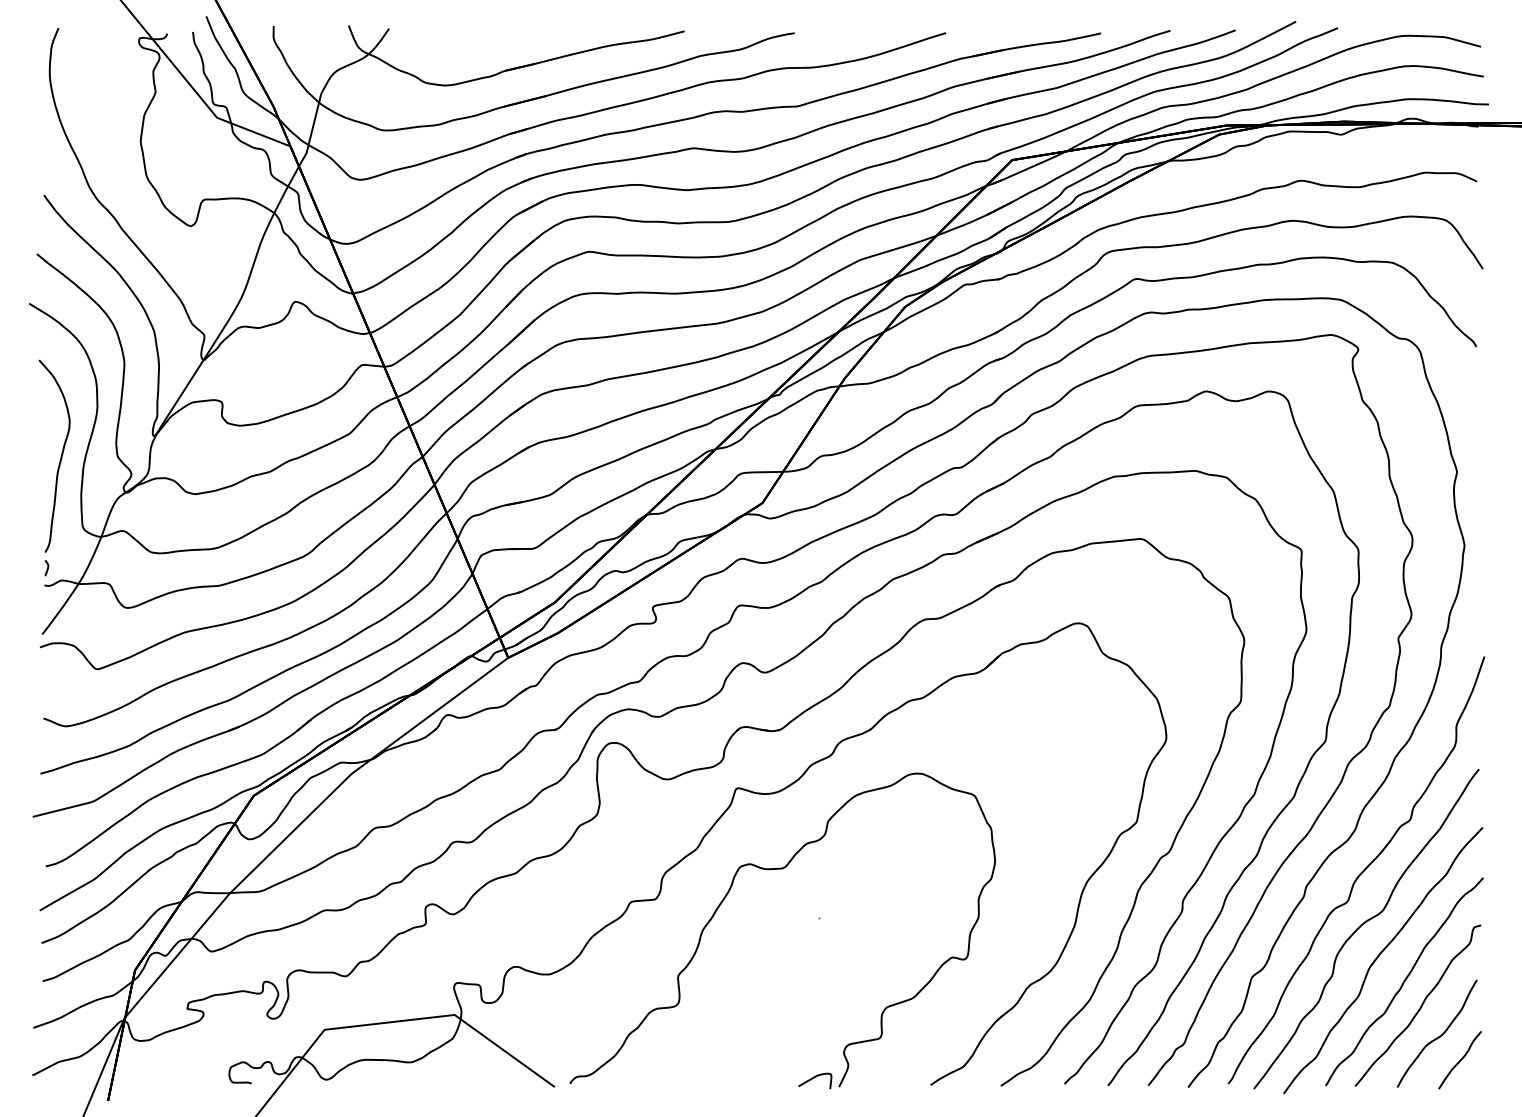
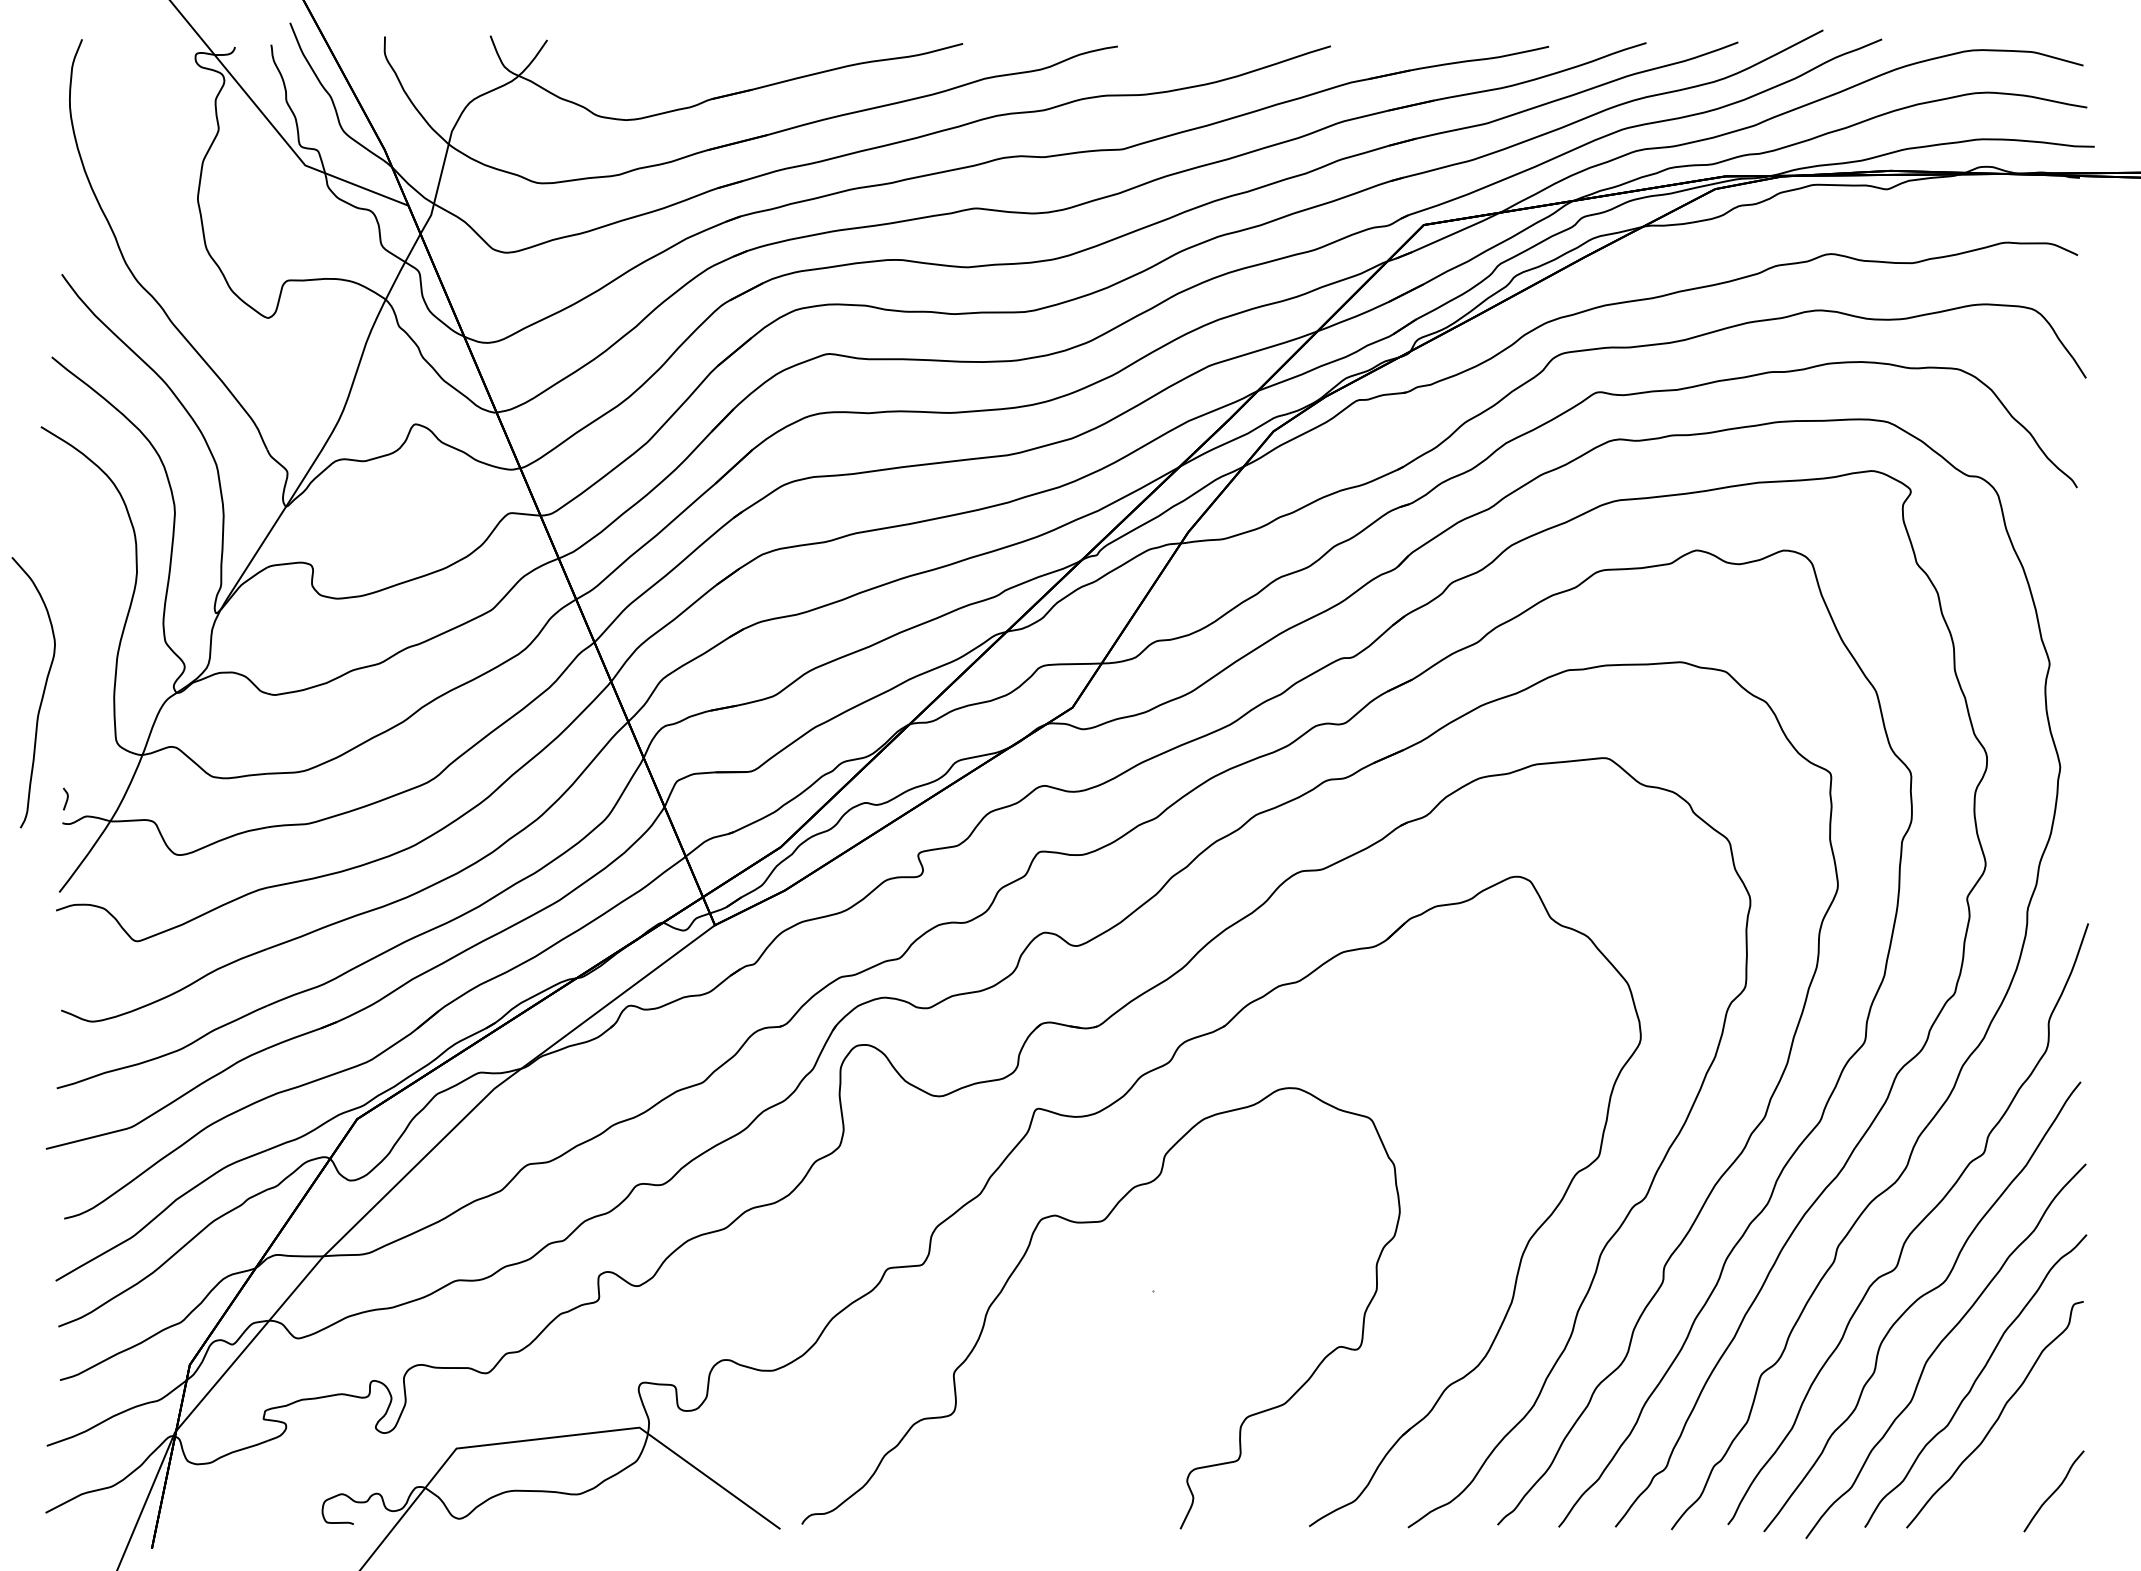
curve: (60, 456) -> (42, 693), moved
curve: (1439, 1036) -> (2024, 1457), removed
curve: (813, 1078) -> (1144, 1517), removed

